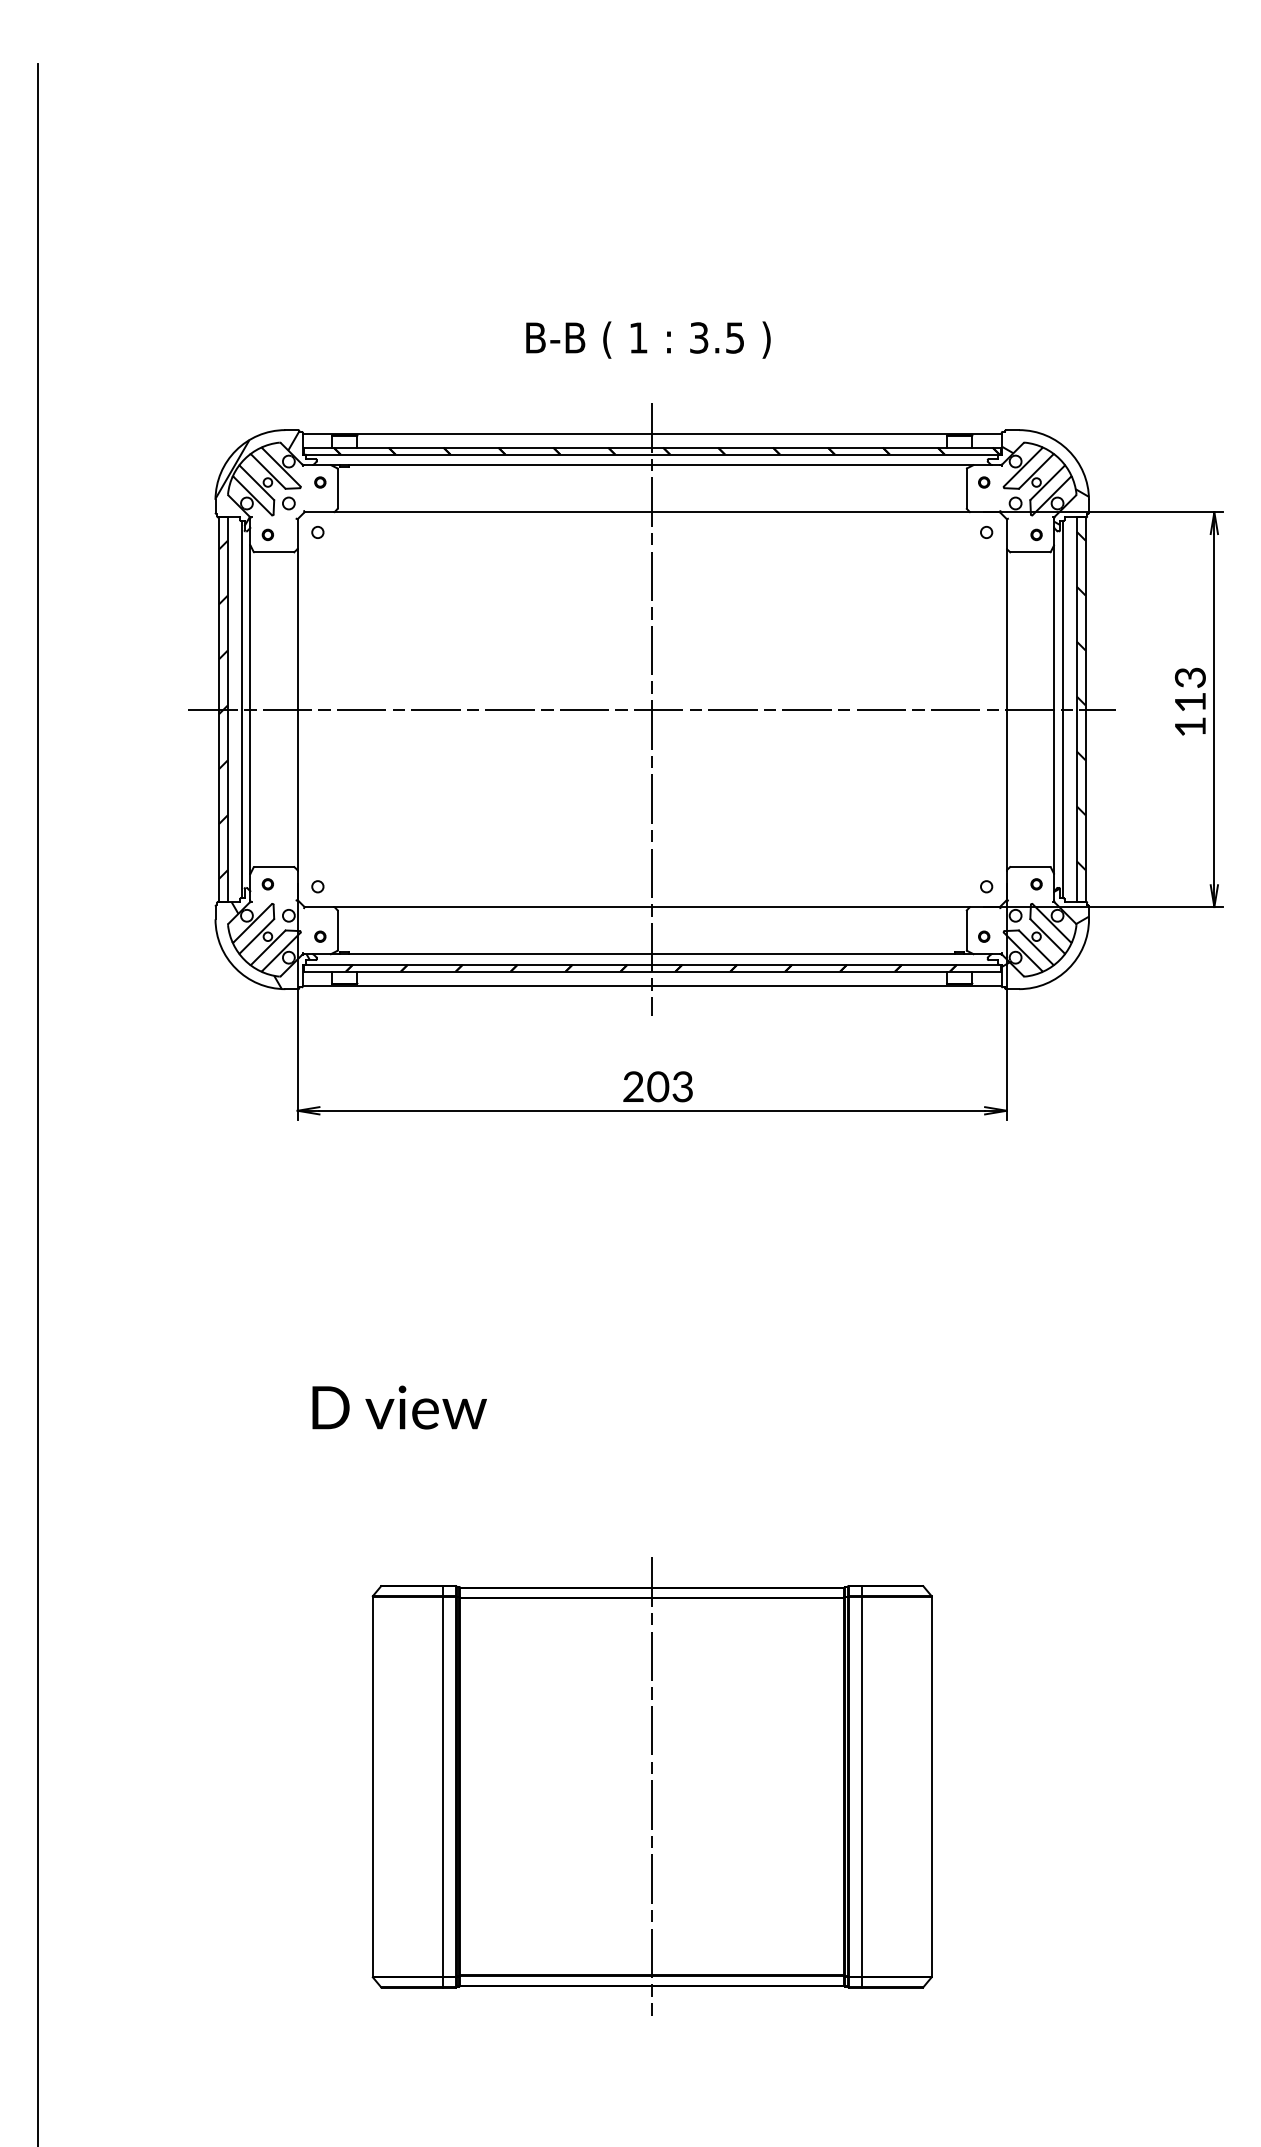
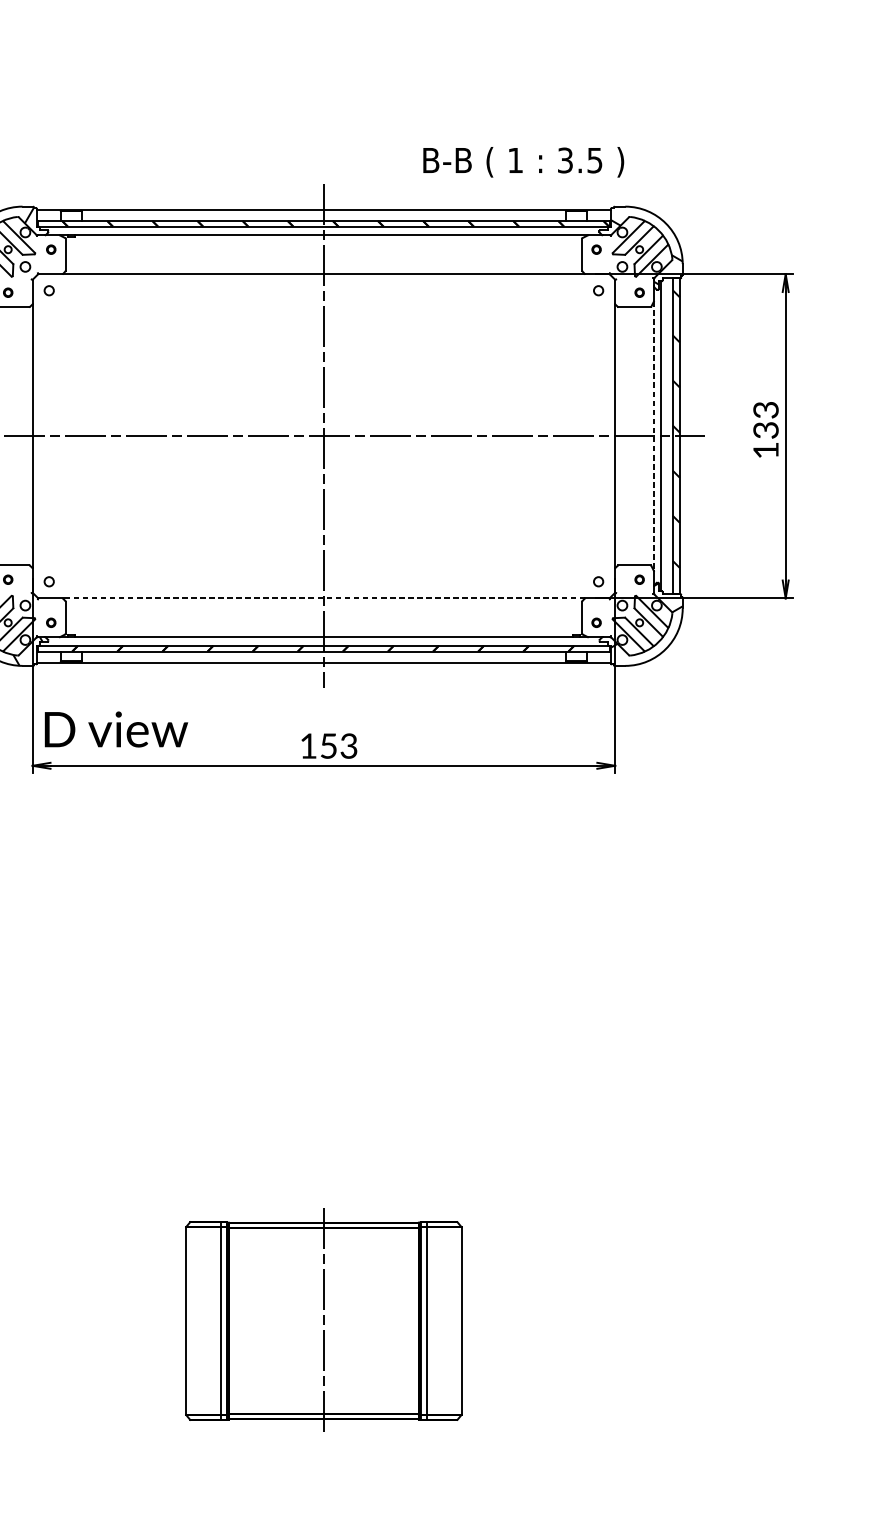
text: (648, 339) -> (523, 161), moved
text: (1189, 702) -> (765, 430), 113 -> 133
line: (1054, 710) -> (654, 436), solid -> dashed
line: (651, 907) -> (323, 598), solid -> dashed
text: (646, 1086) -> (319, 745), 203 -> 153
text: (399, 1407) -> (116, 729), moved
part: (651, 1786) -> (323, 1320), size x0.6

